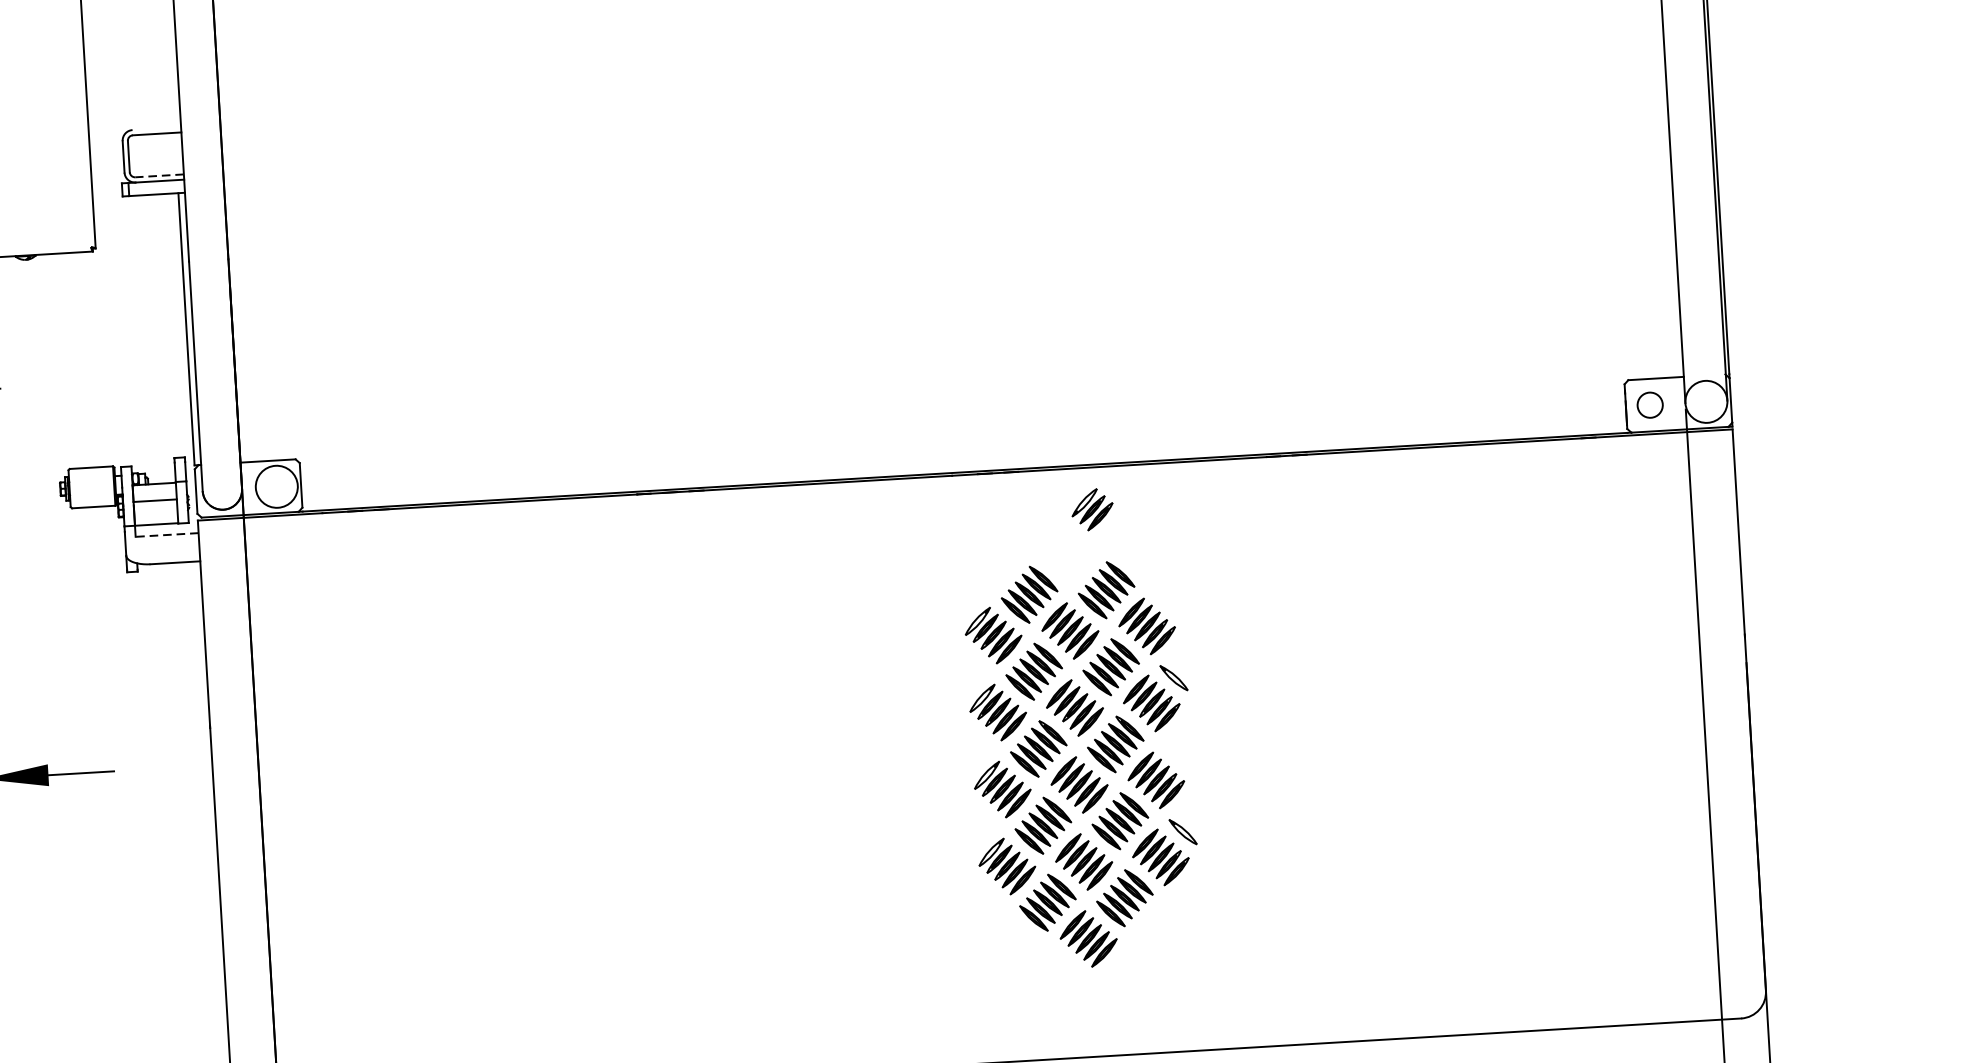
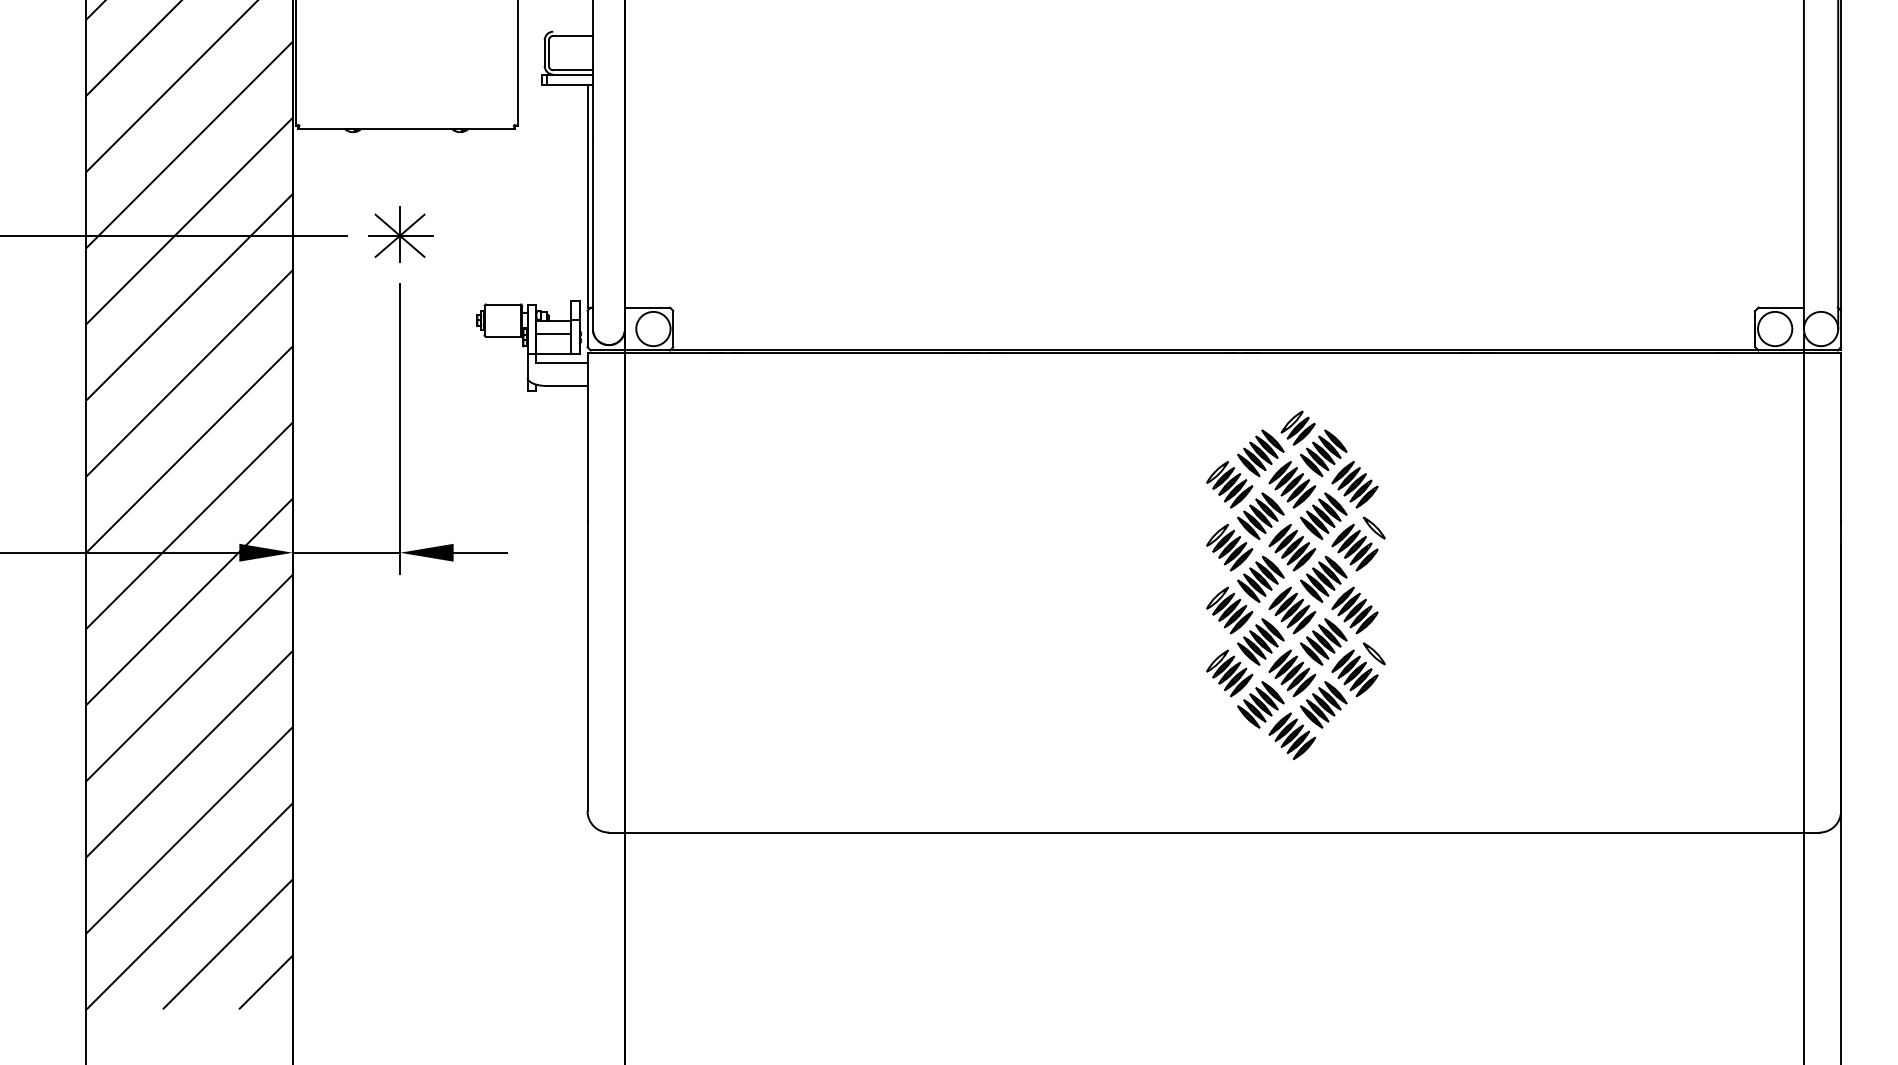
line: (160, 176) -> (573, 70), dashed -> solid
circle: (1650, 404) -> (1775, 328), size x1.67
part: (1091, 509) -> (1297, 427), moved
line: (166, 534) -> (561, 362), dashed -> solid

